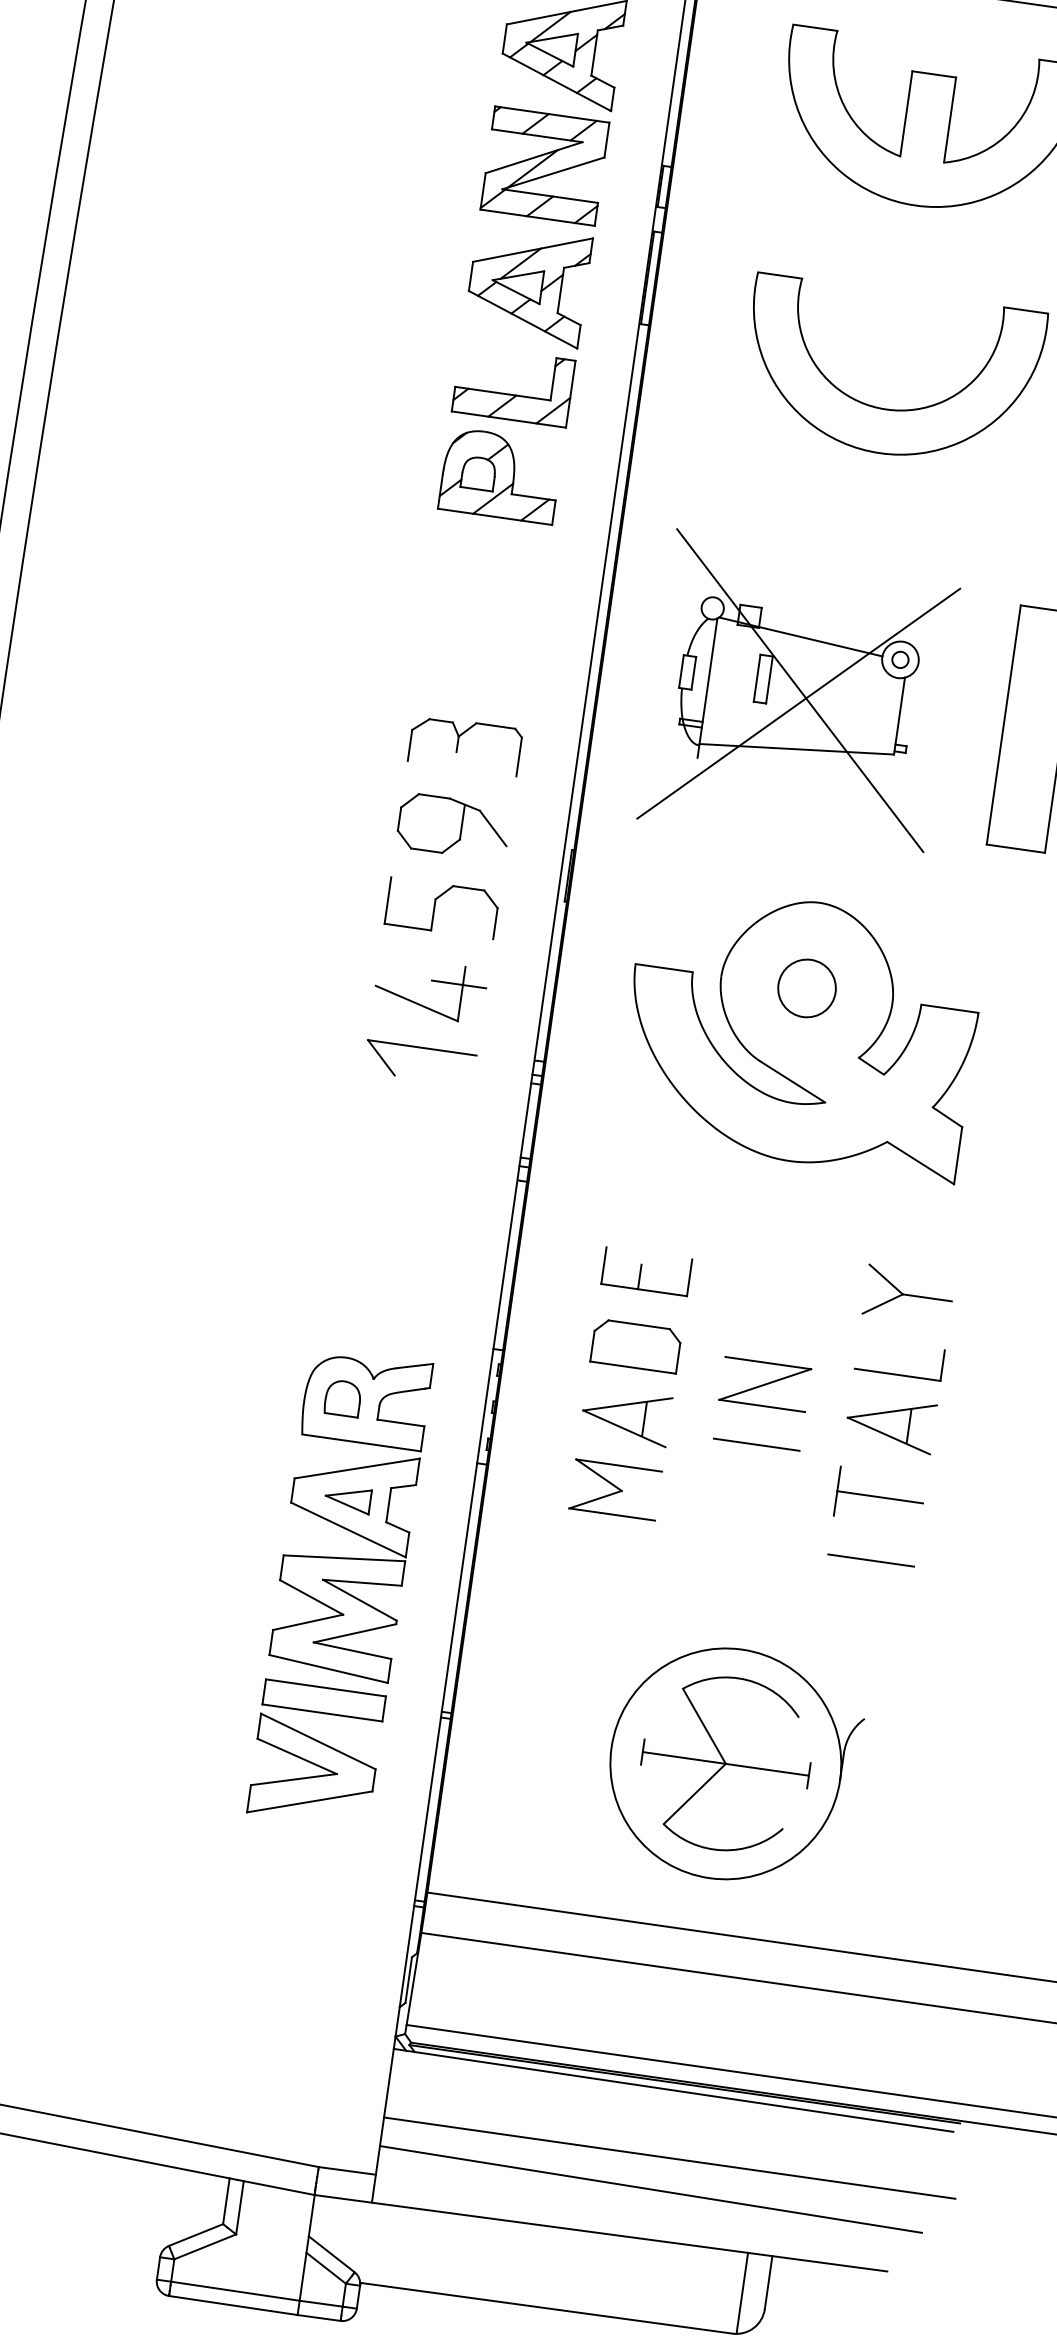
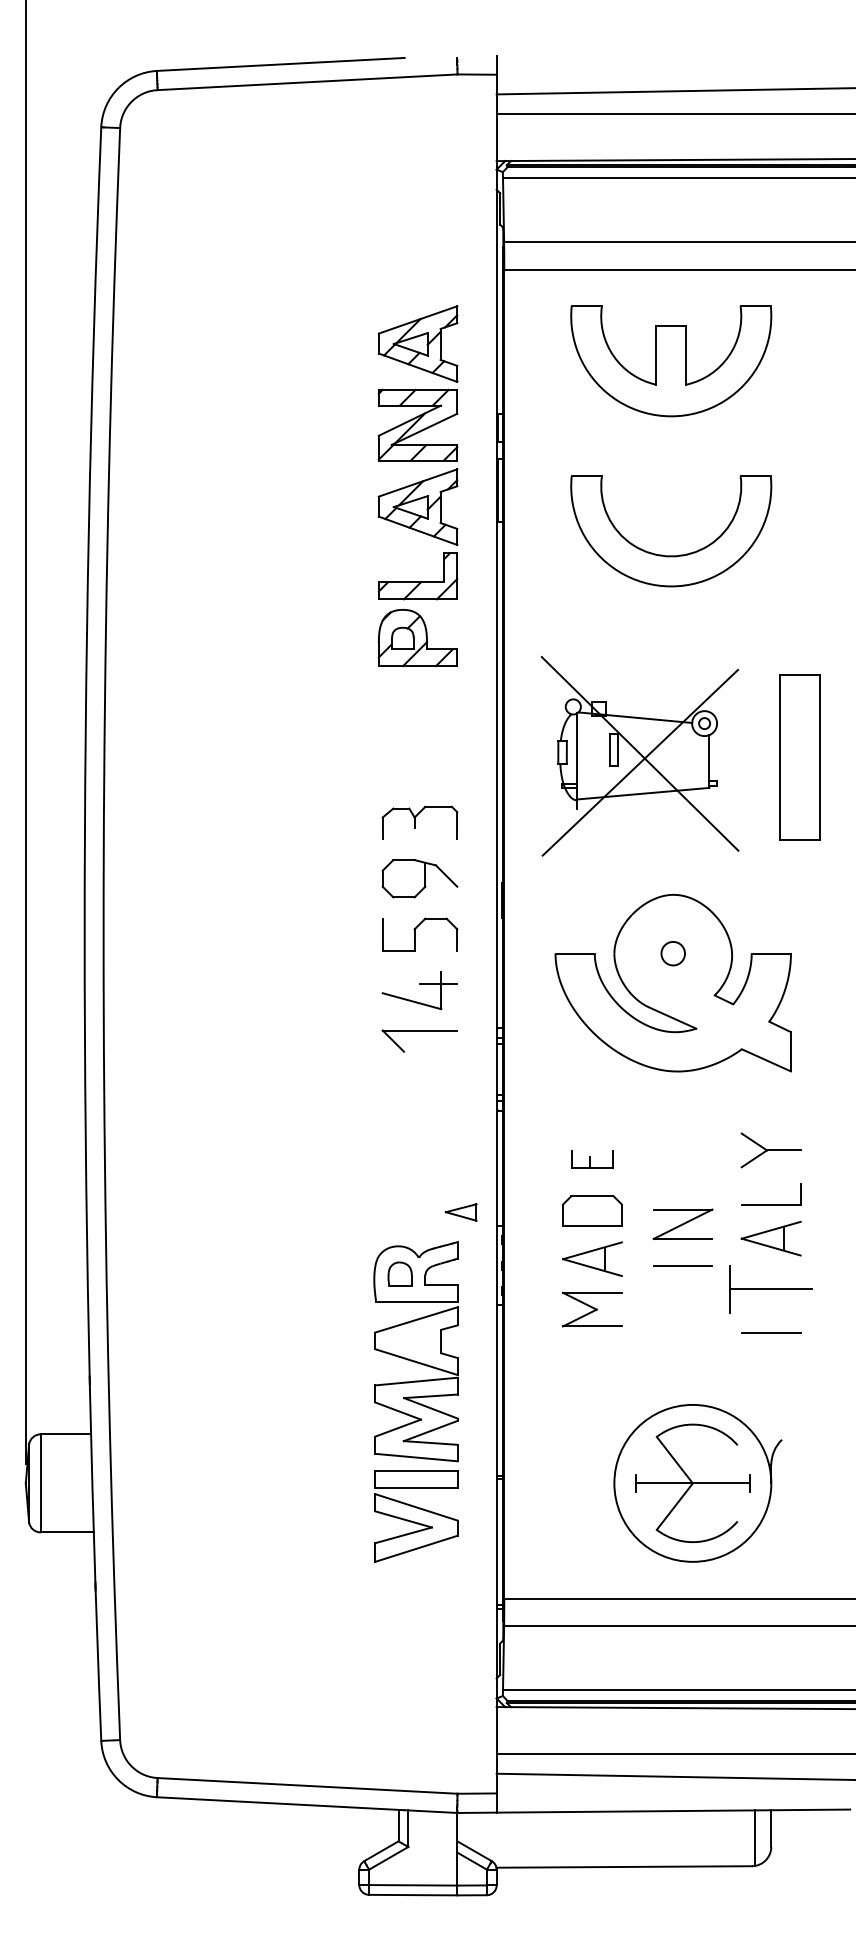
circle: (806, 988) -> (672, 953), size x0.6
part: (646, 1271) -> (592, 1159), size x0.7
part: (880, 1496) -> (771, 1288), size x1.4
part: (346, 1499) -> (460, 1212), moved

